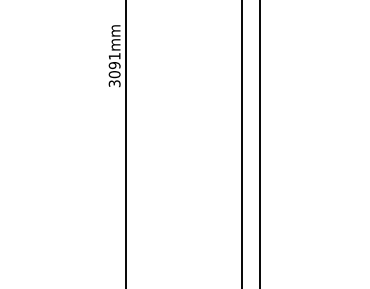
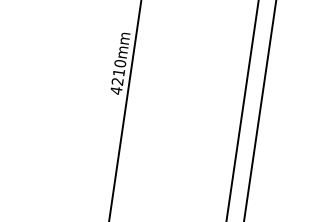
text: (114, 69) -> (118, 76), 3091mm -> 4210mm

